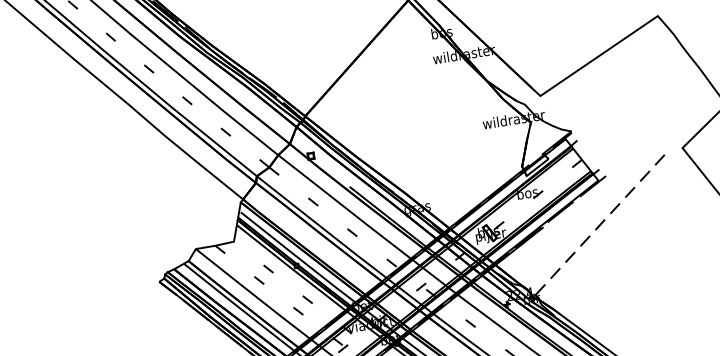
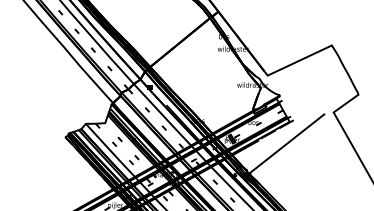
line: (597, 226) -> (285, 144), dashed -> solid

